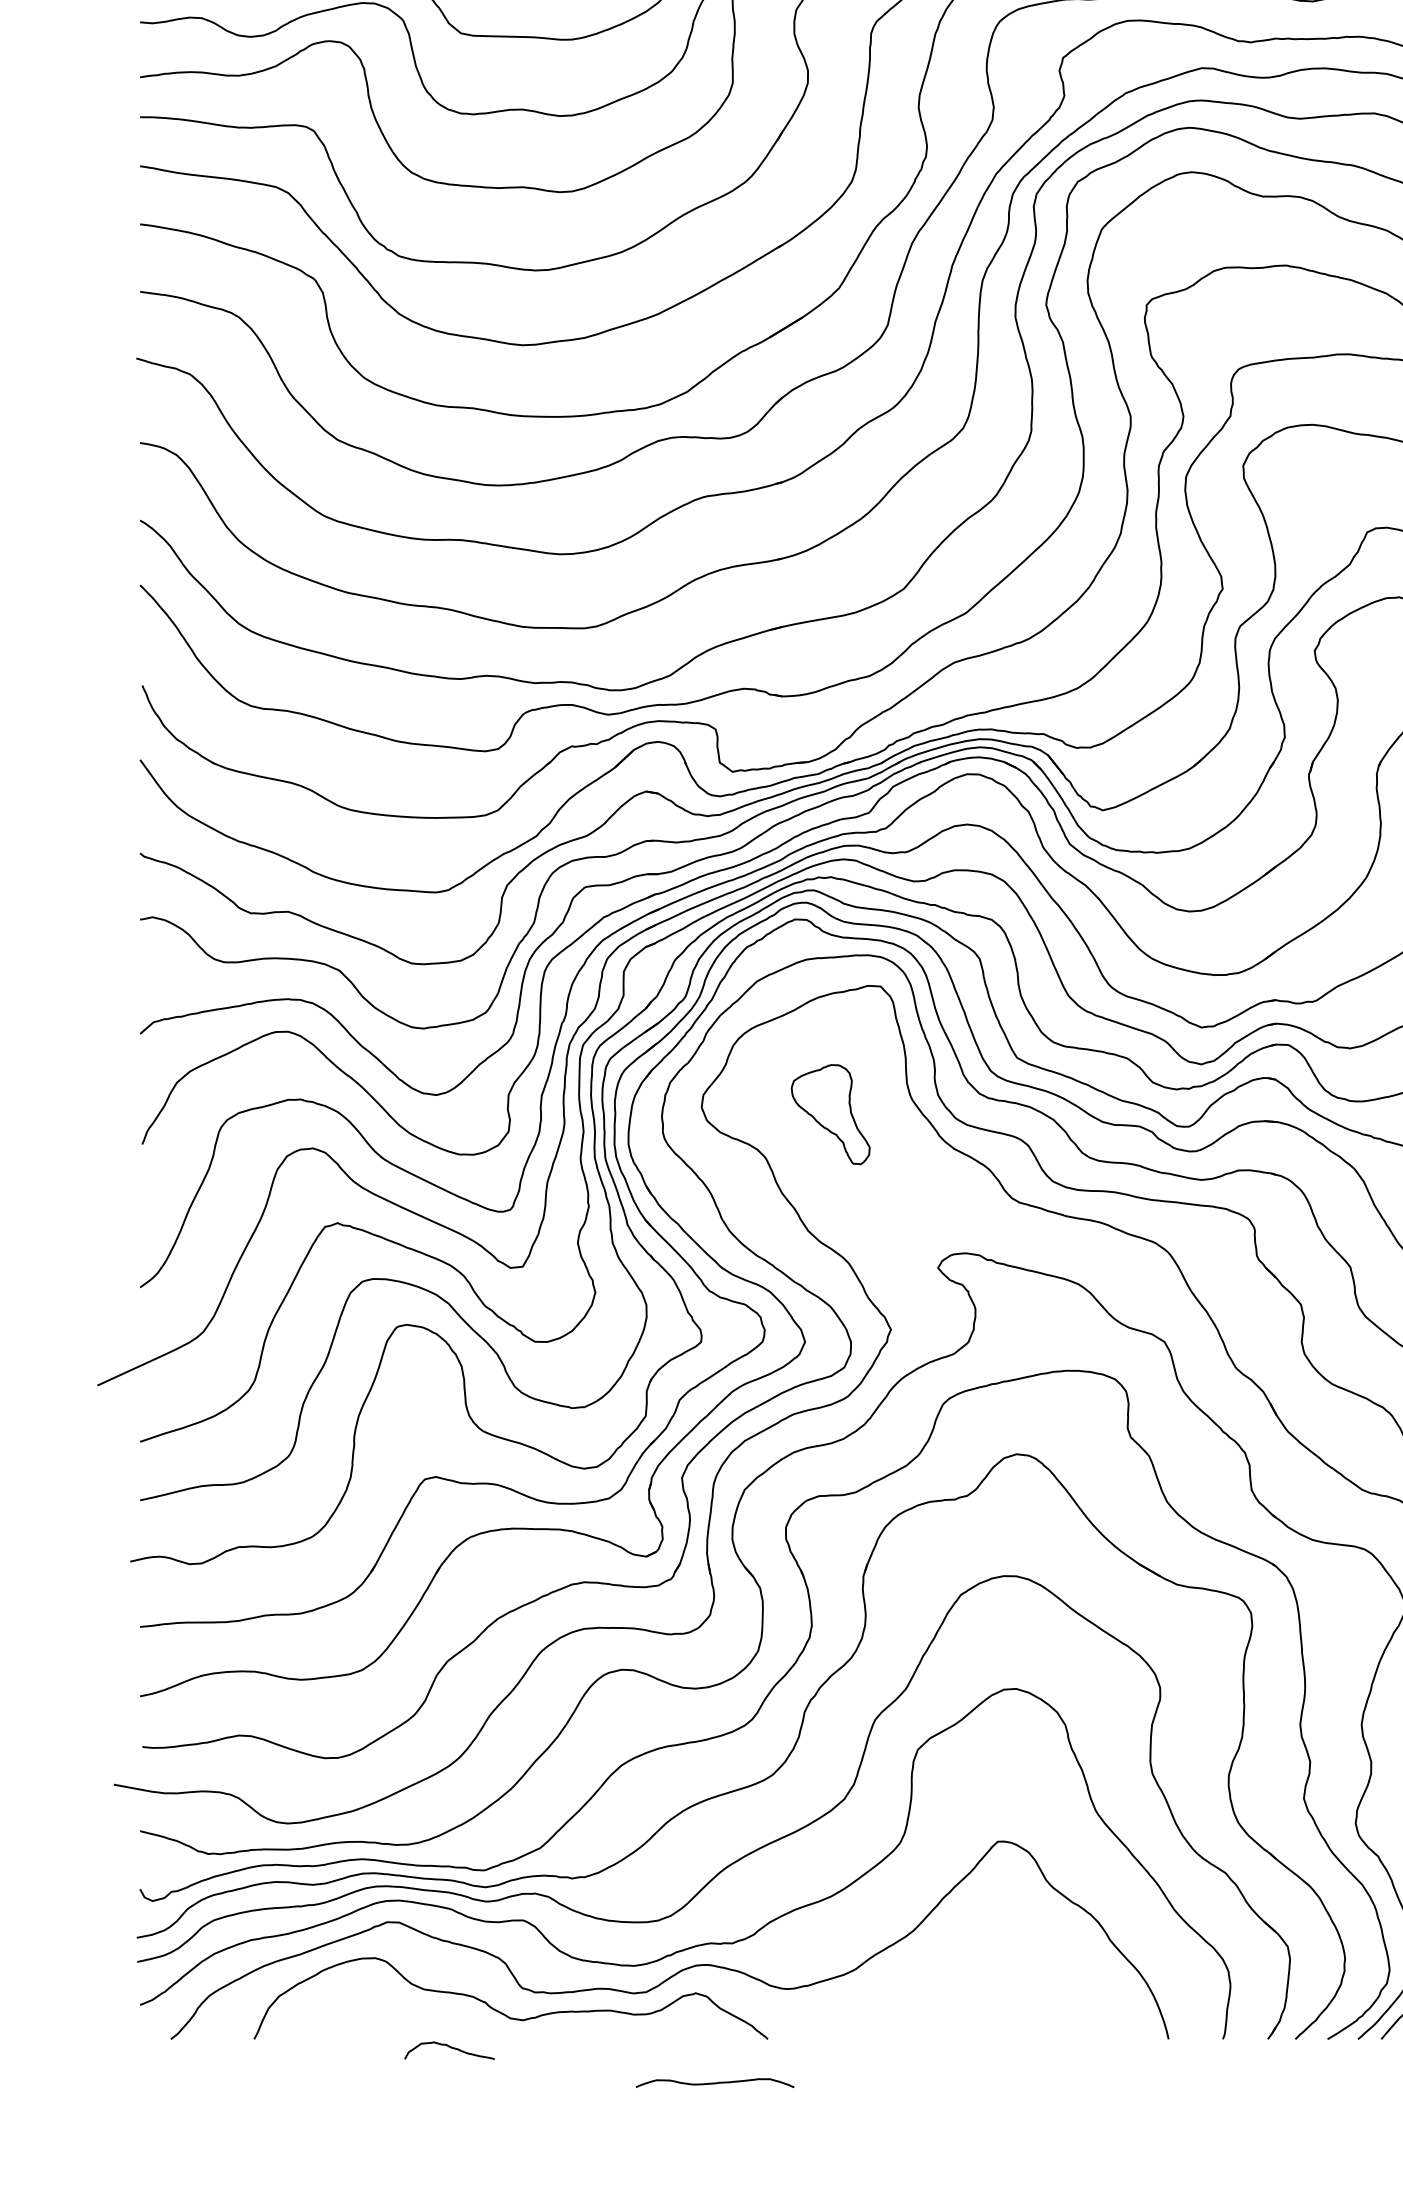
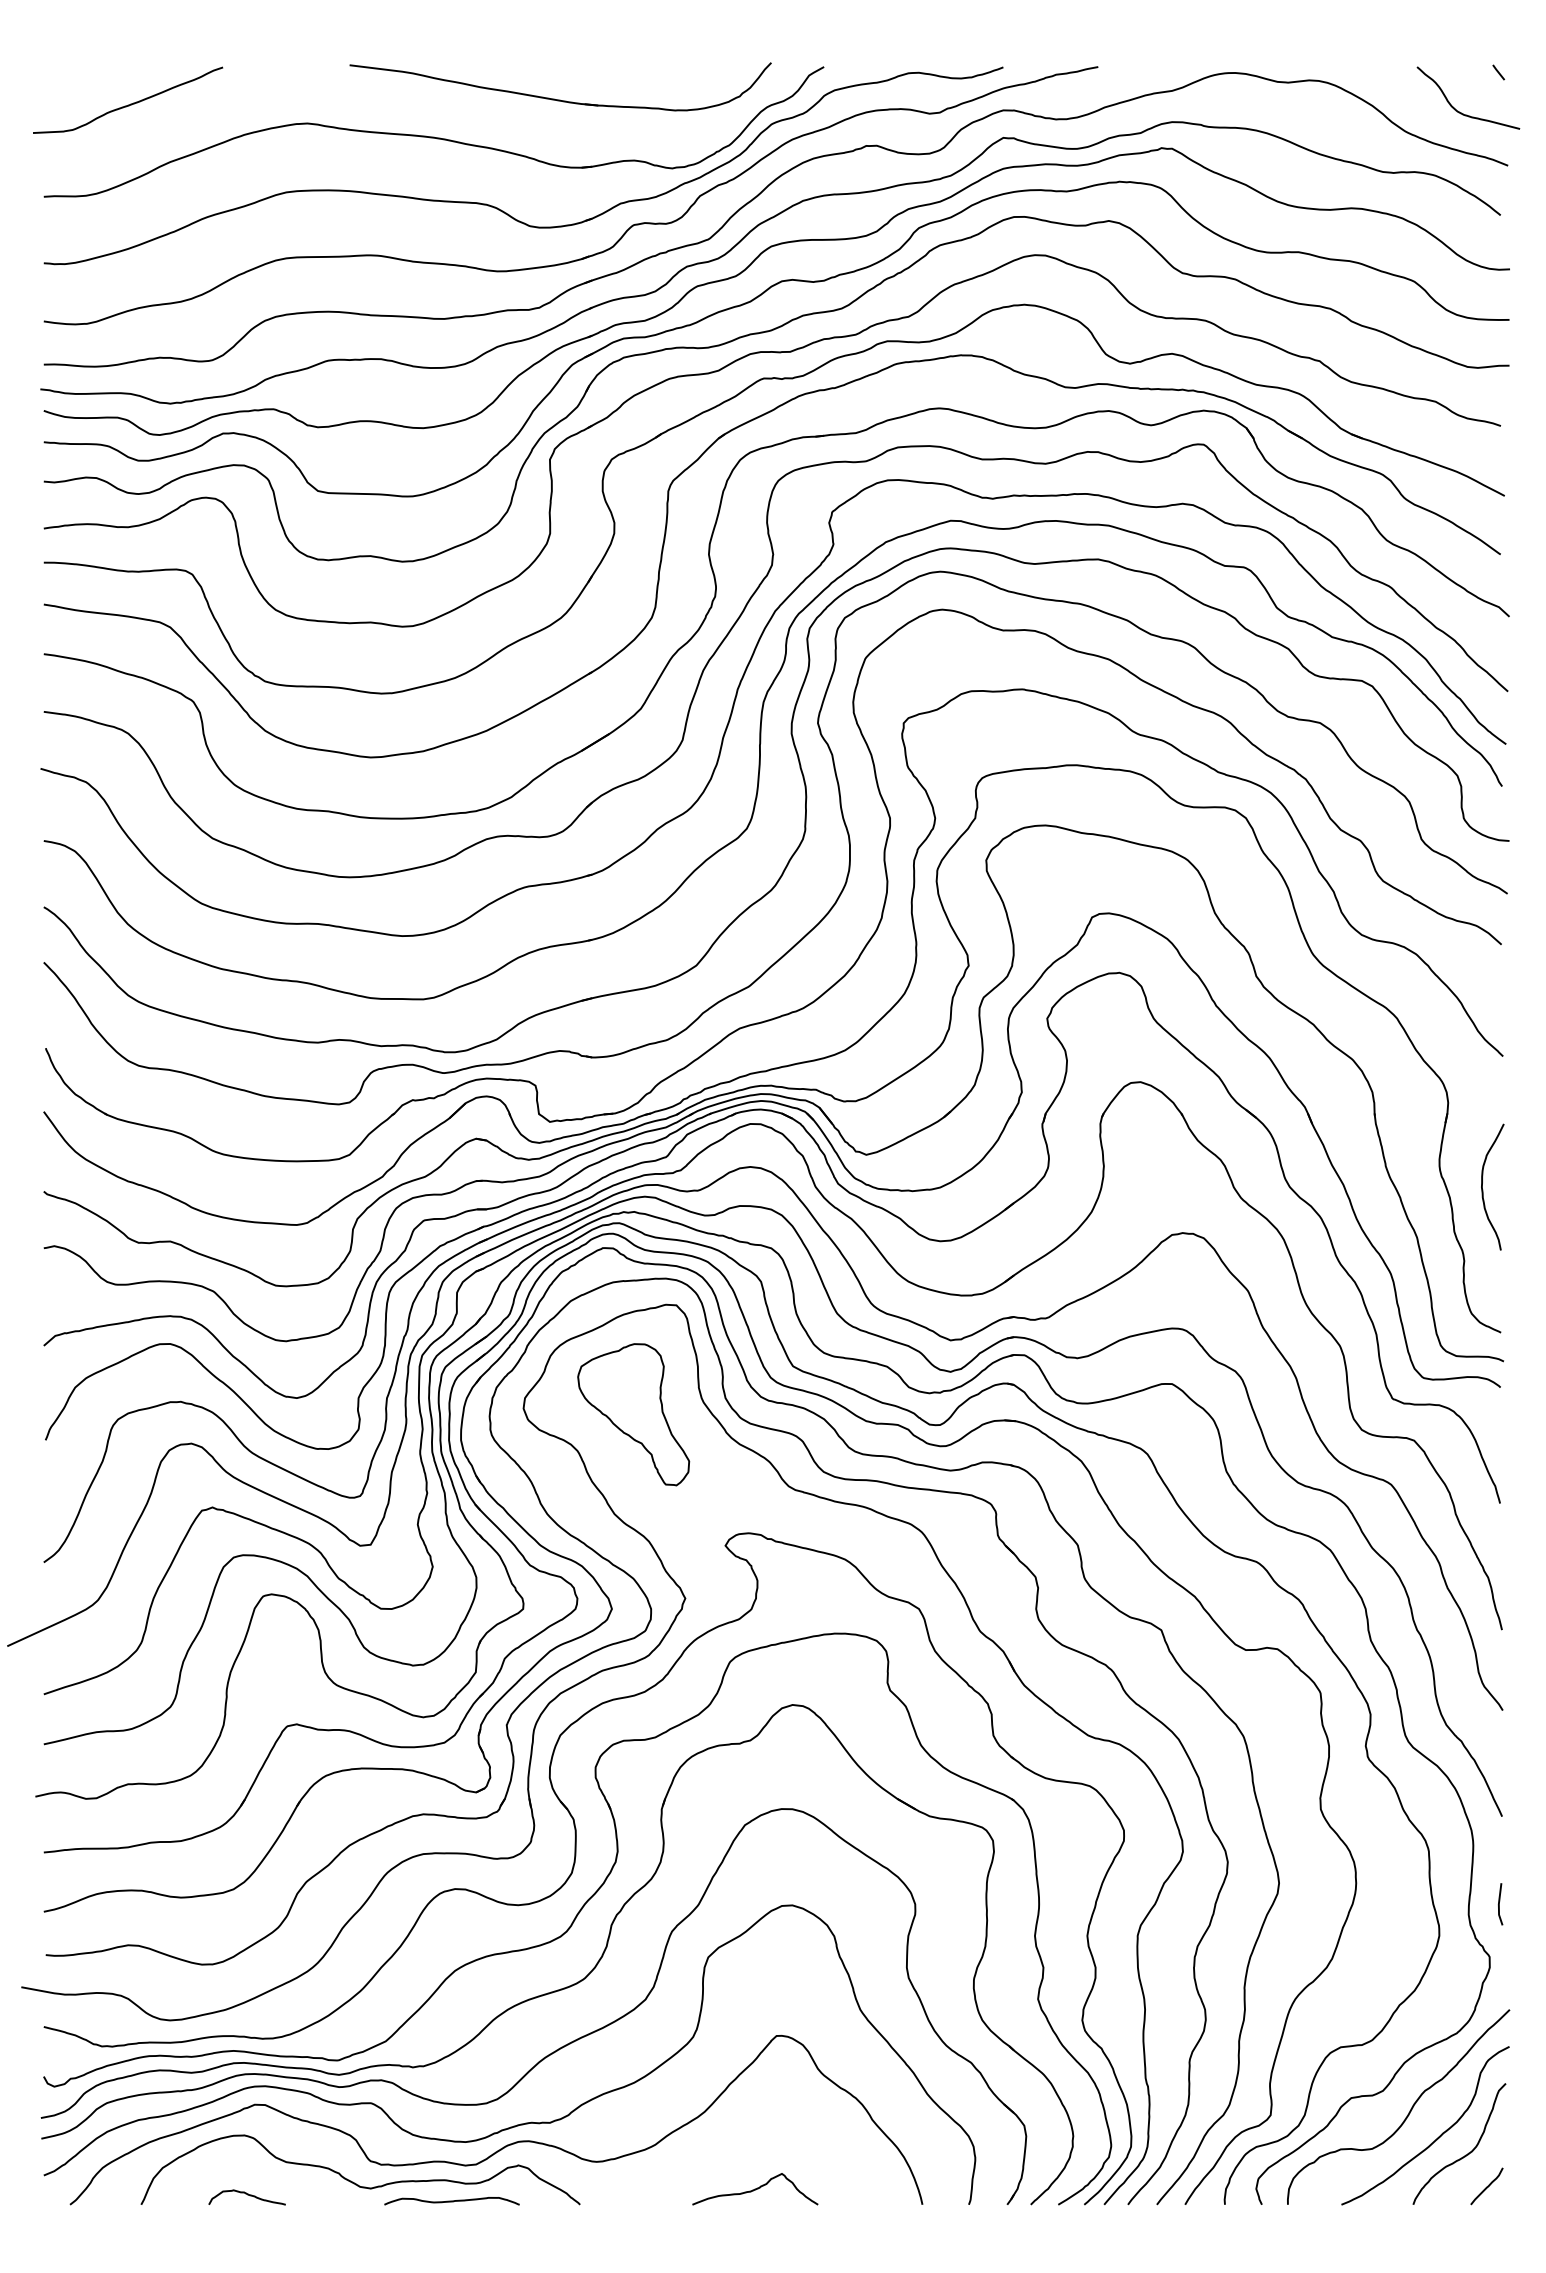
part: (830, 1114) -> (633, 1414), size x1.67
curve: (973, 2021) -> (755, 2189), added
curve: (449, 2048) -> (247, 2195), moved
curve: (714, 2083) -> (451, 2201), moved

